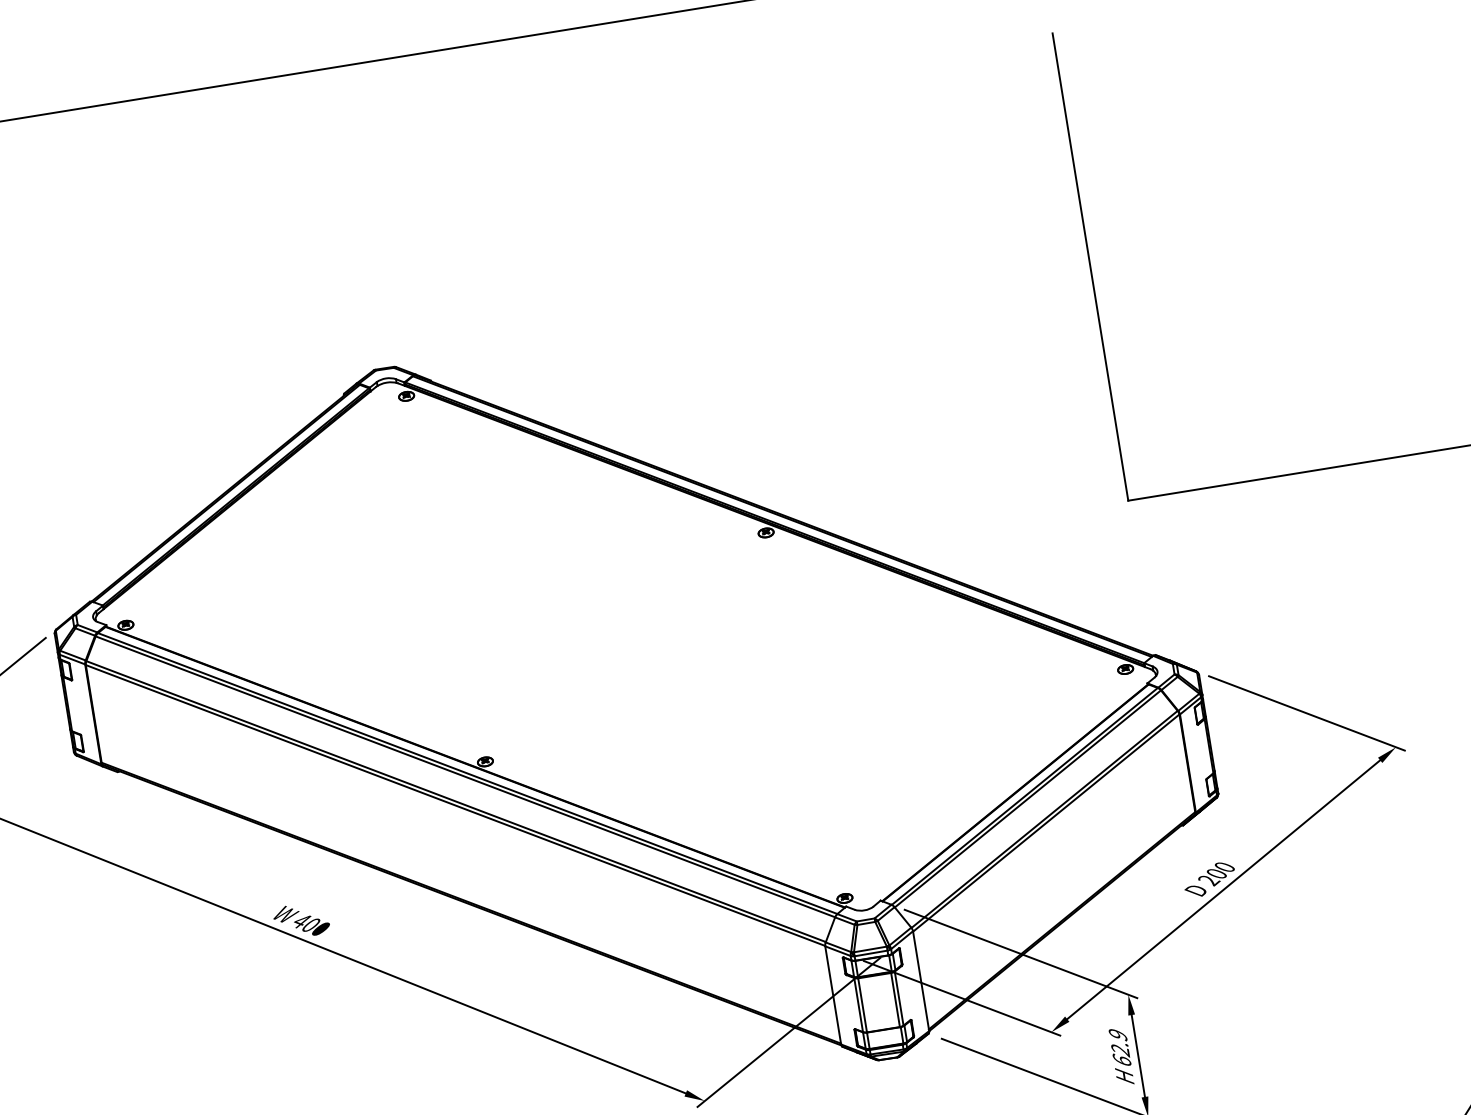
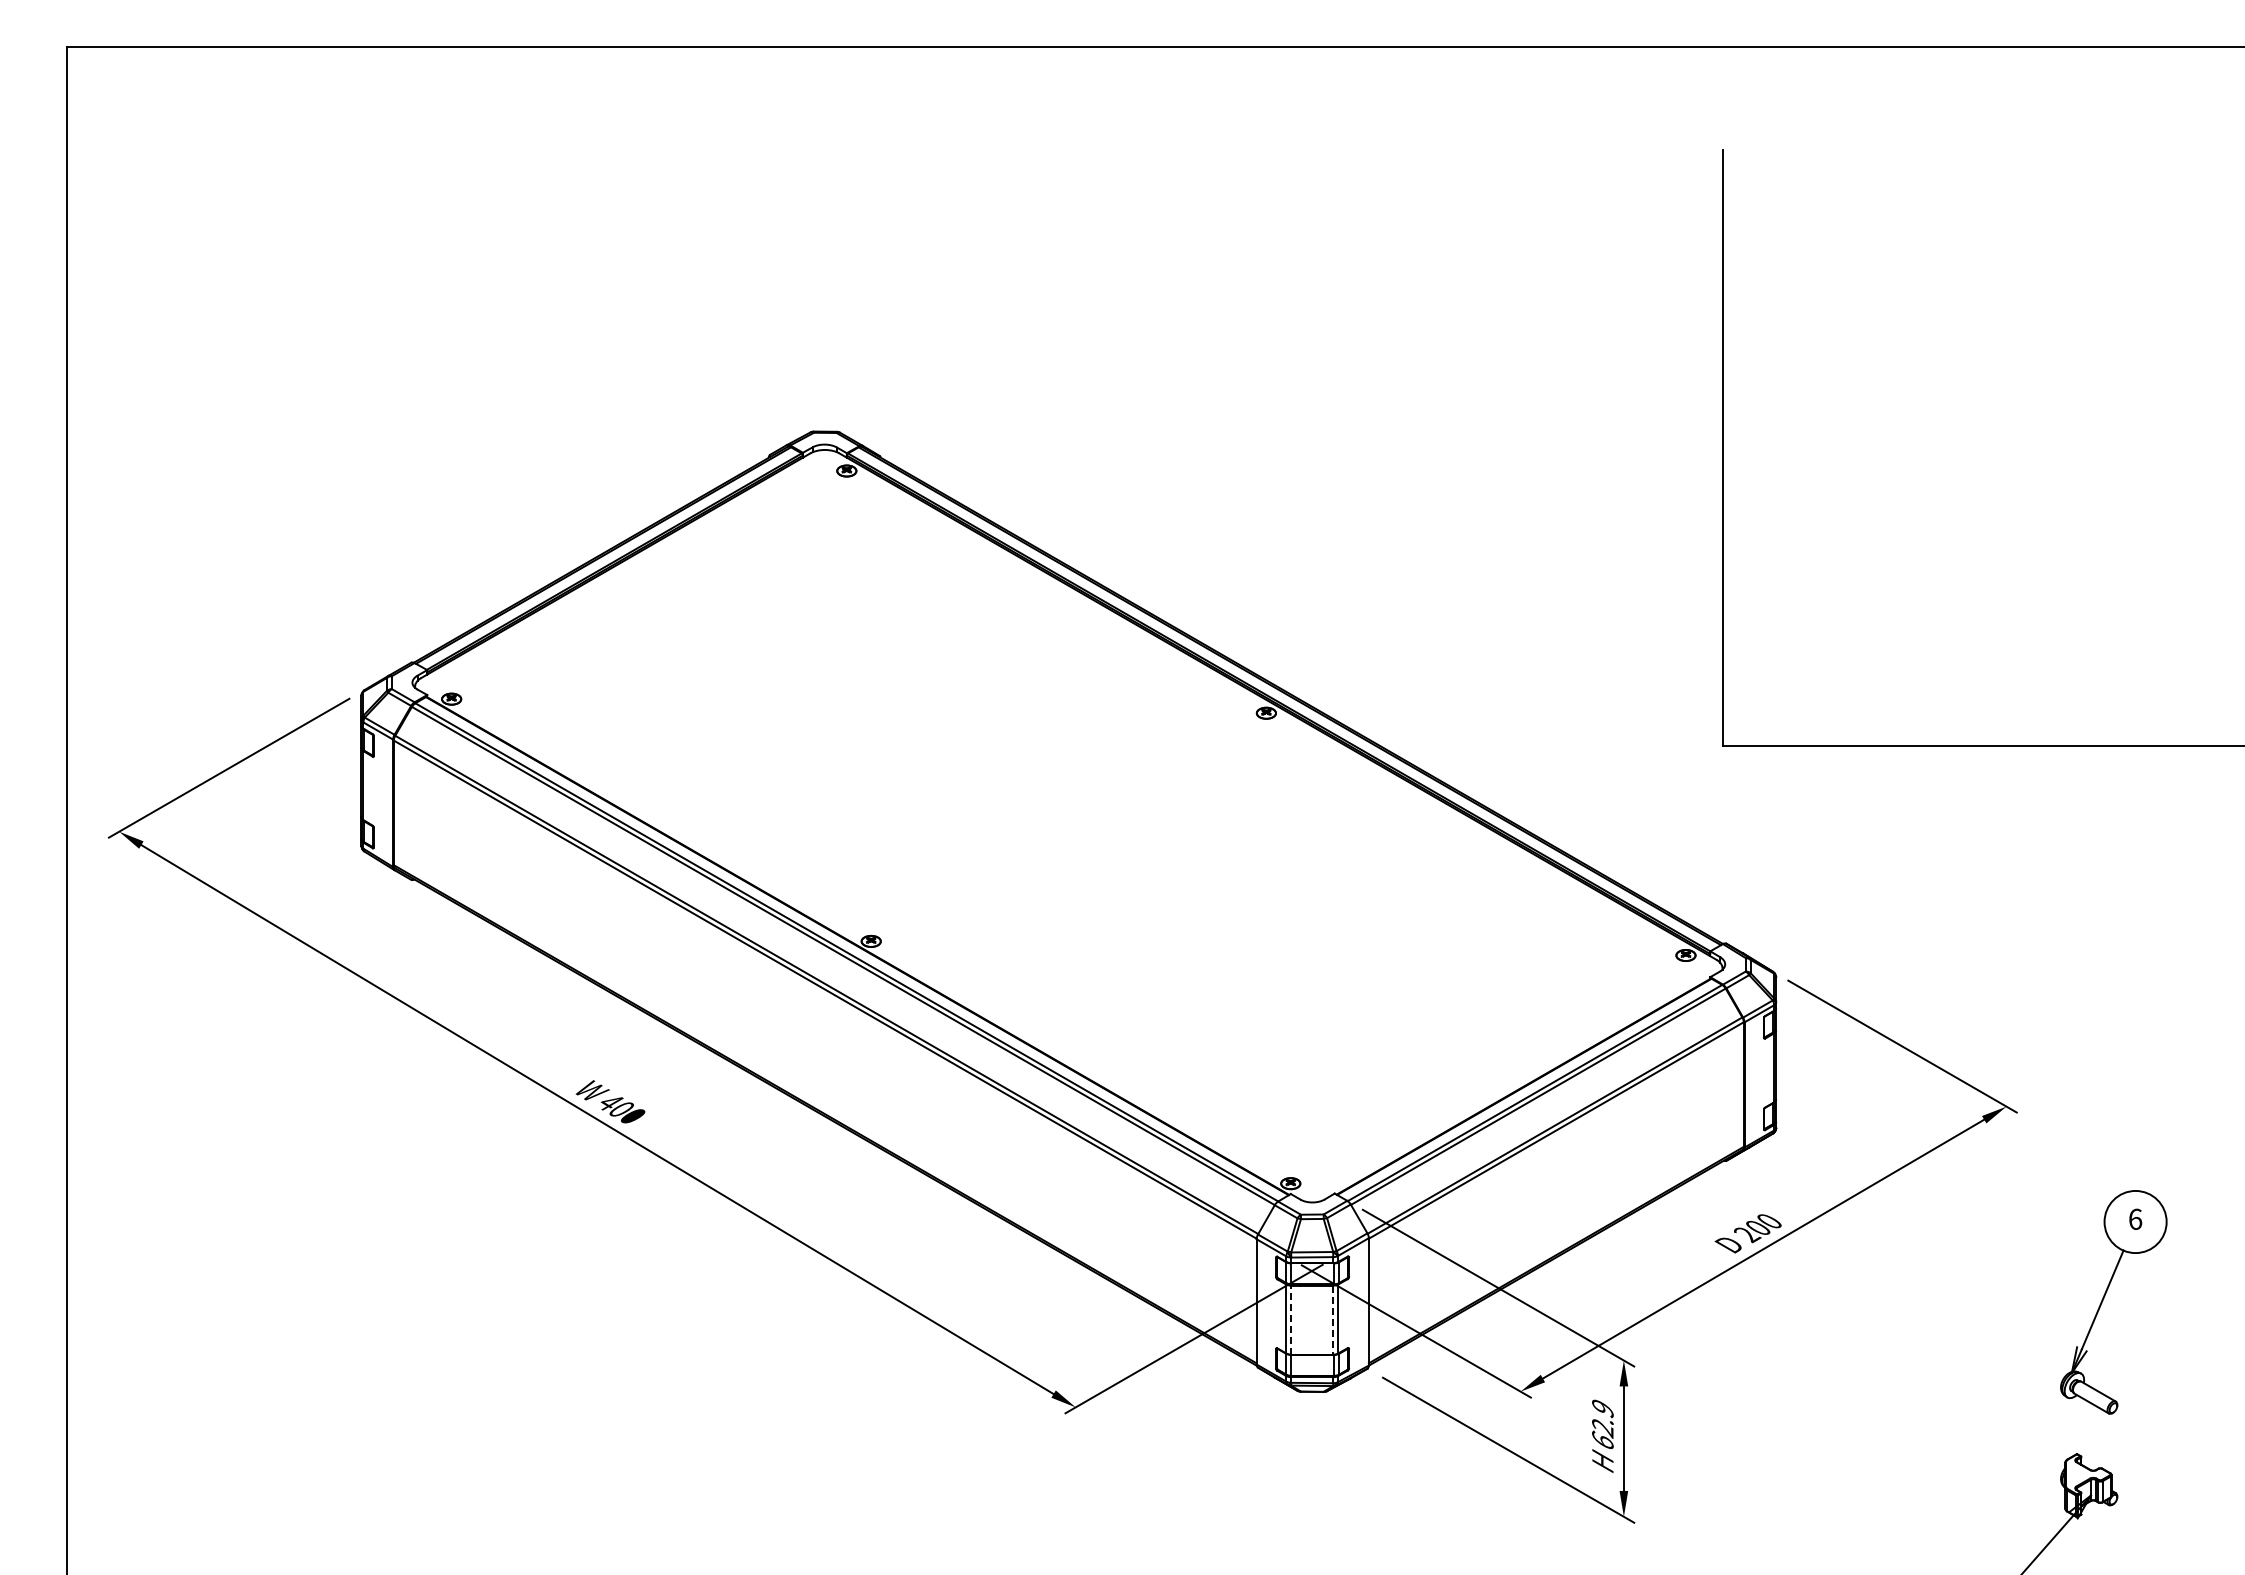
line: (895, 1000) -> (1333, 1320), solid -> dashed
line: (862, 1005) -> (1291, 1320), solid -> dashed

